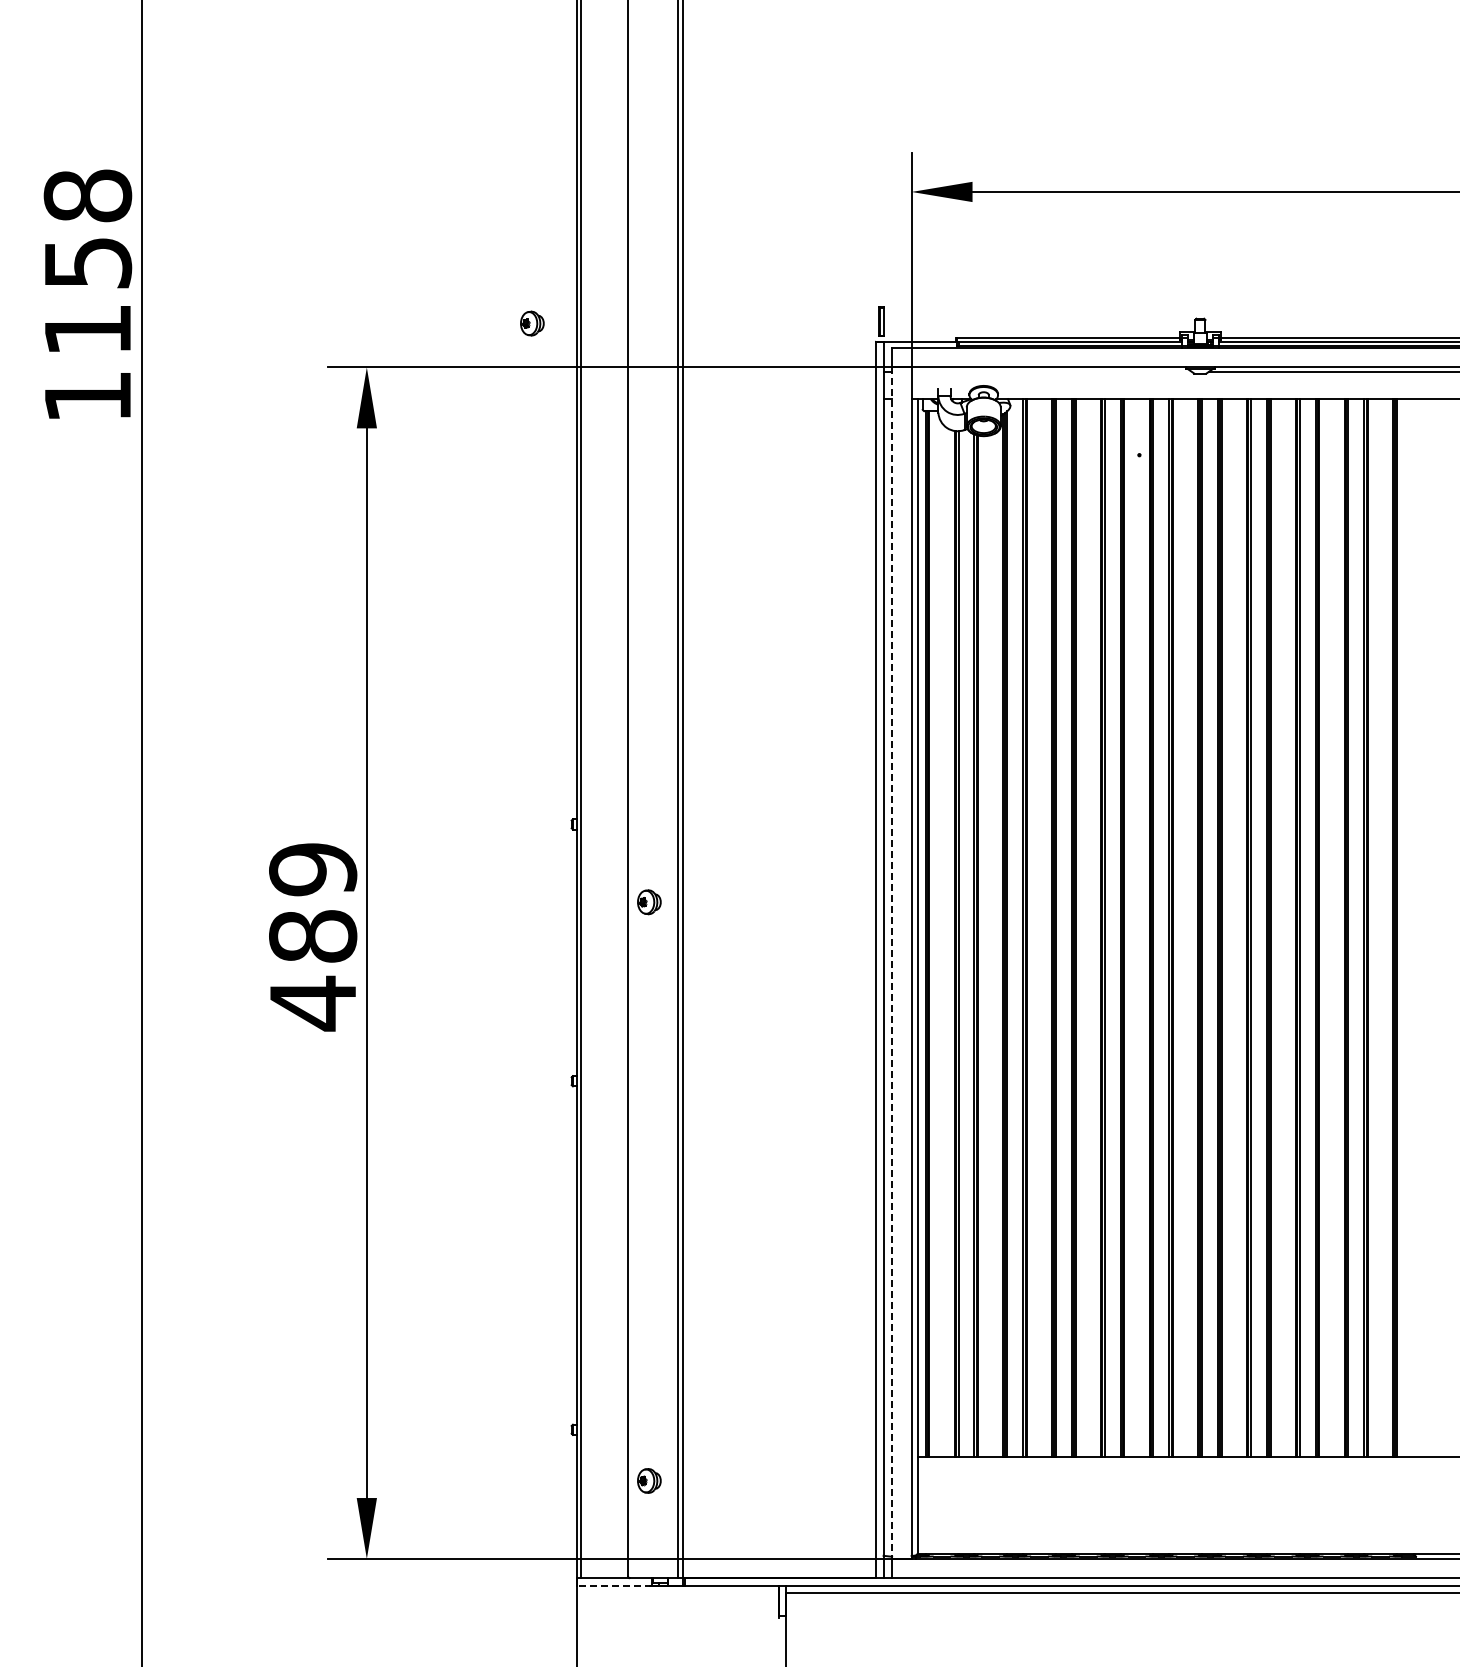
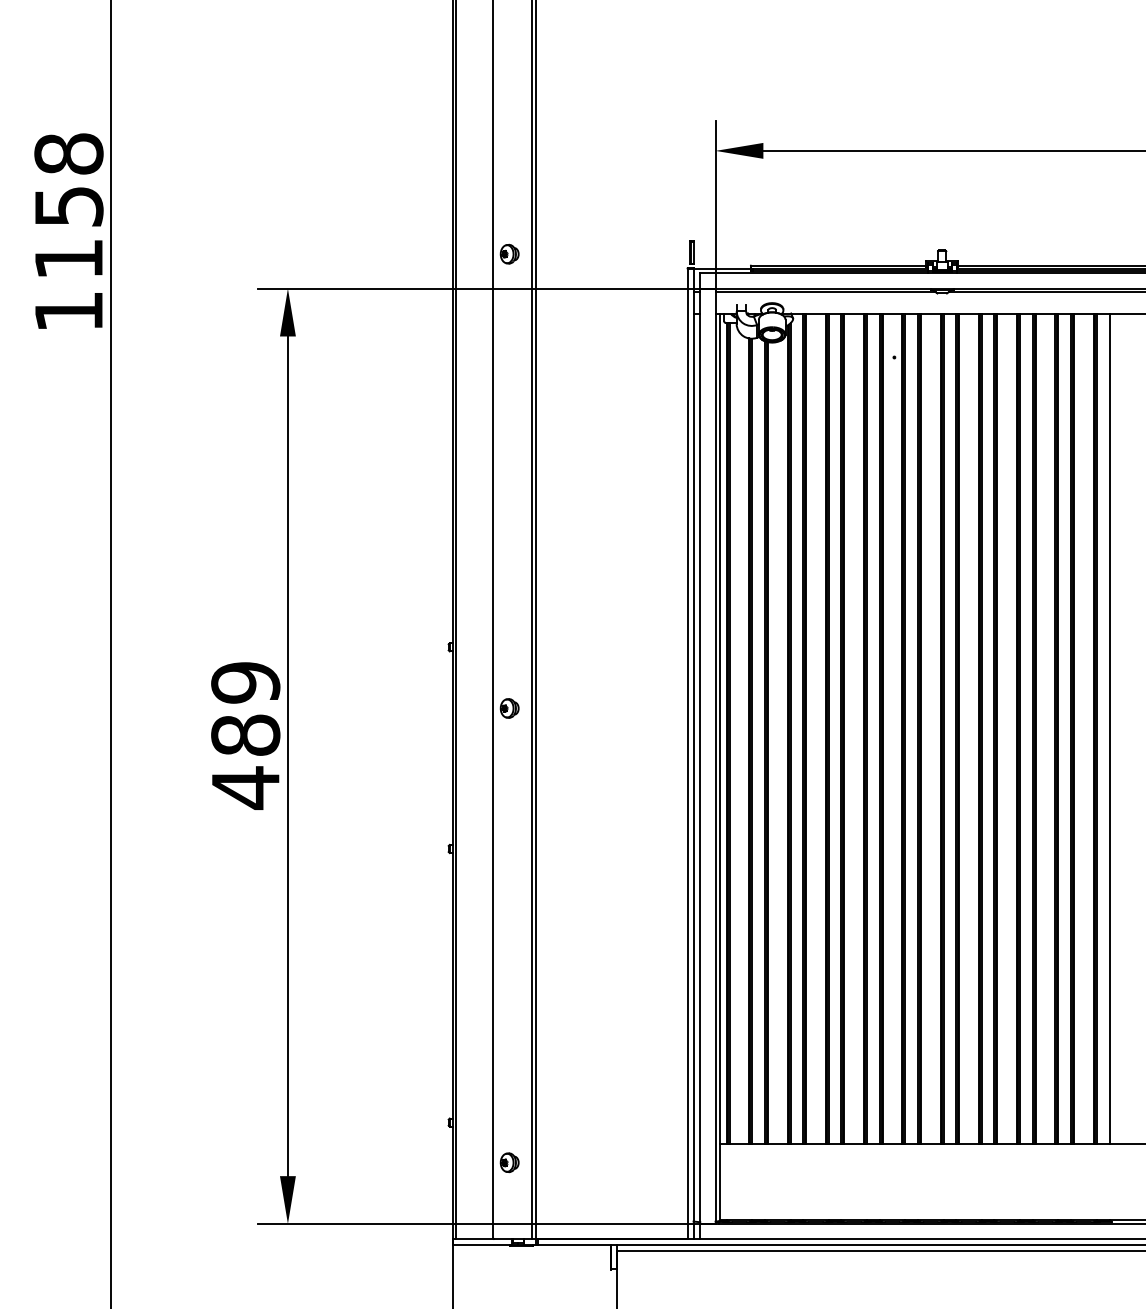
part: (532, 323) -> (509, 254), moved
line: (1051, 372) -> (825, 292), added
line: (1414, 927) -> (1110, 728), added
line: (892, 963) -> (700, 756), dashed -> solid
line: (614, 1585) -> (482, 1244), dashed -> solid

